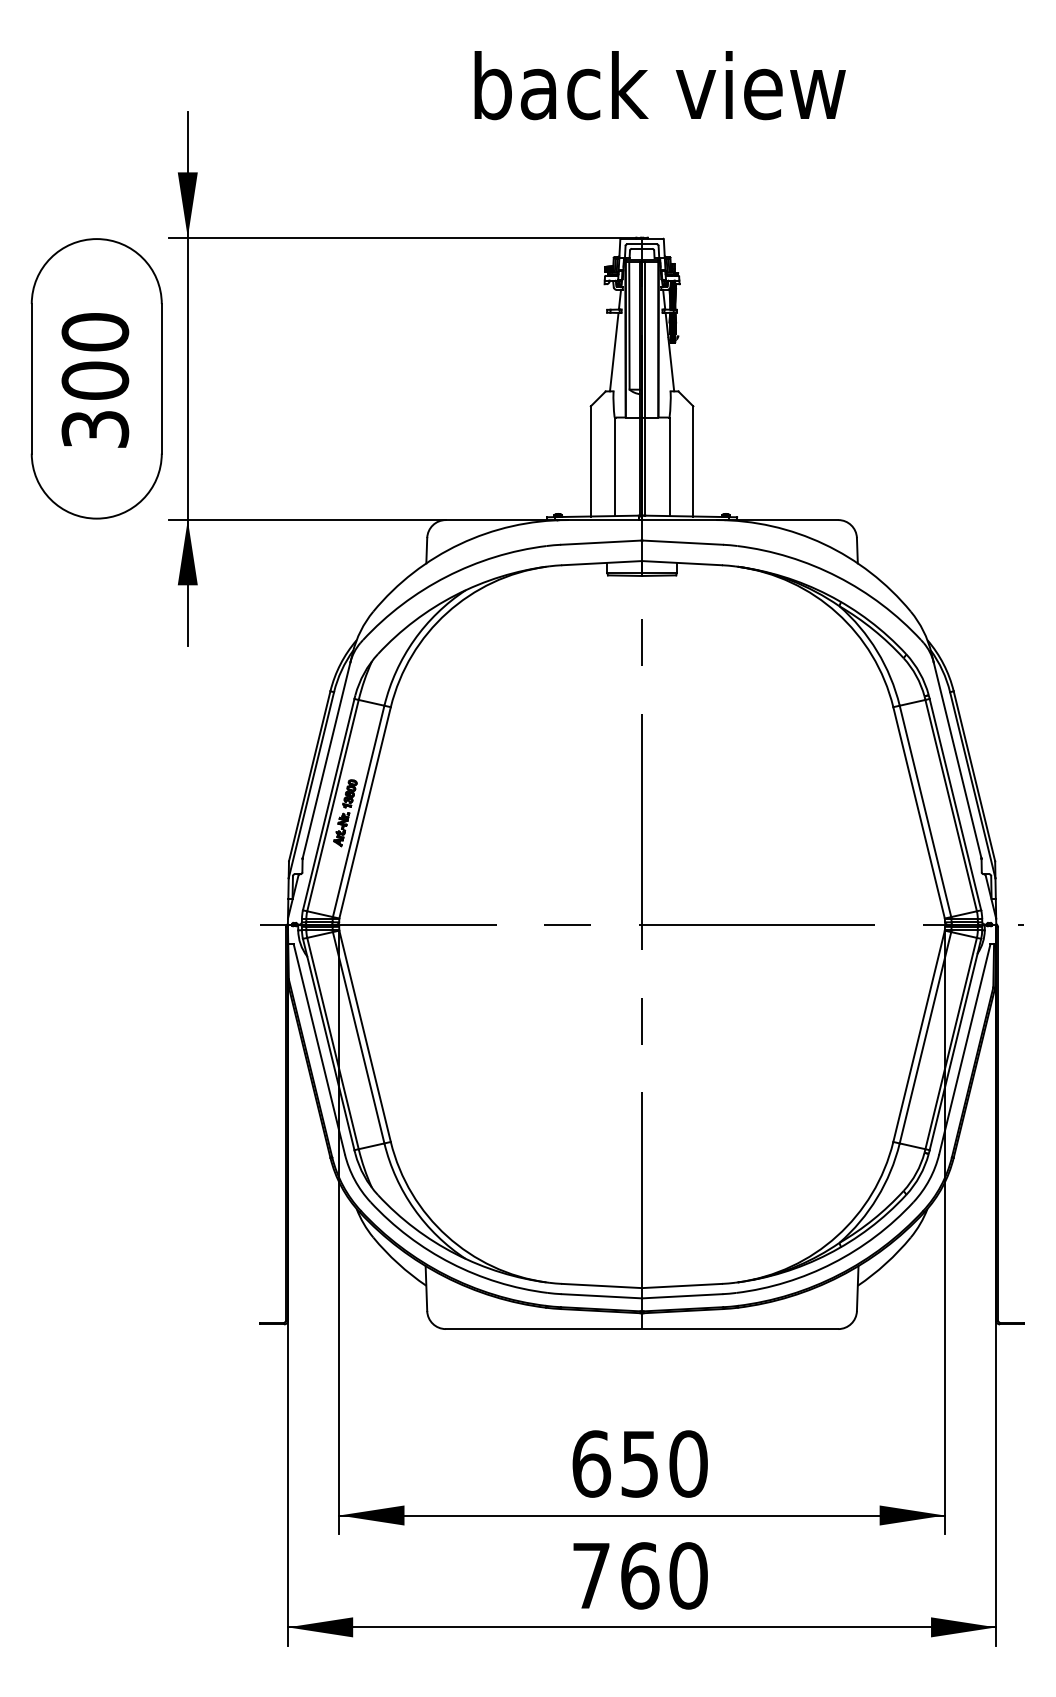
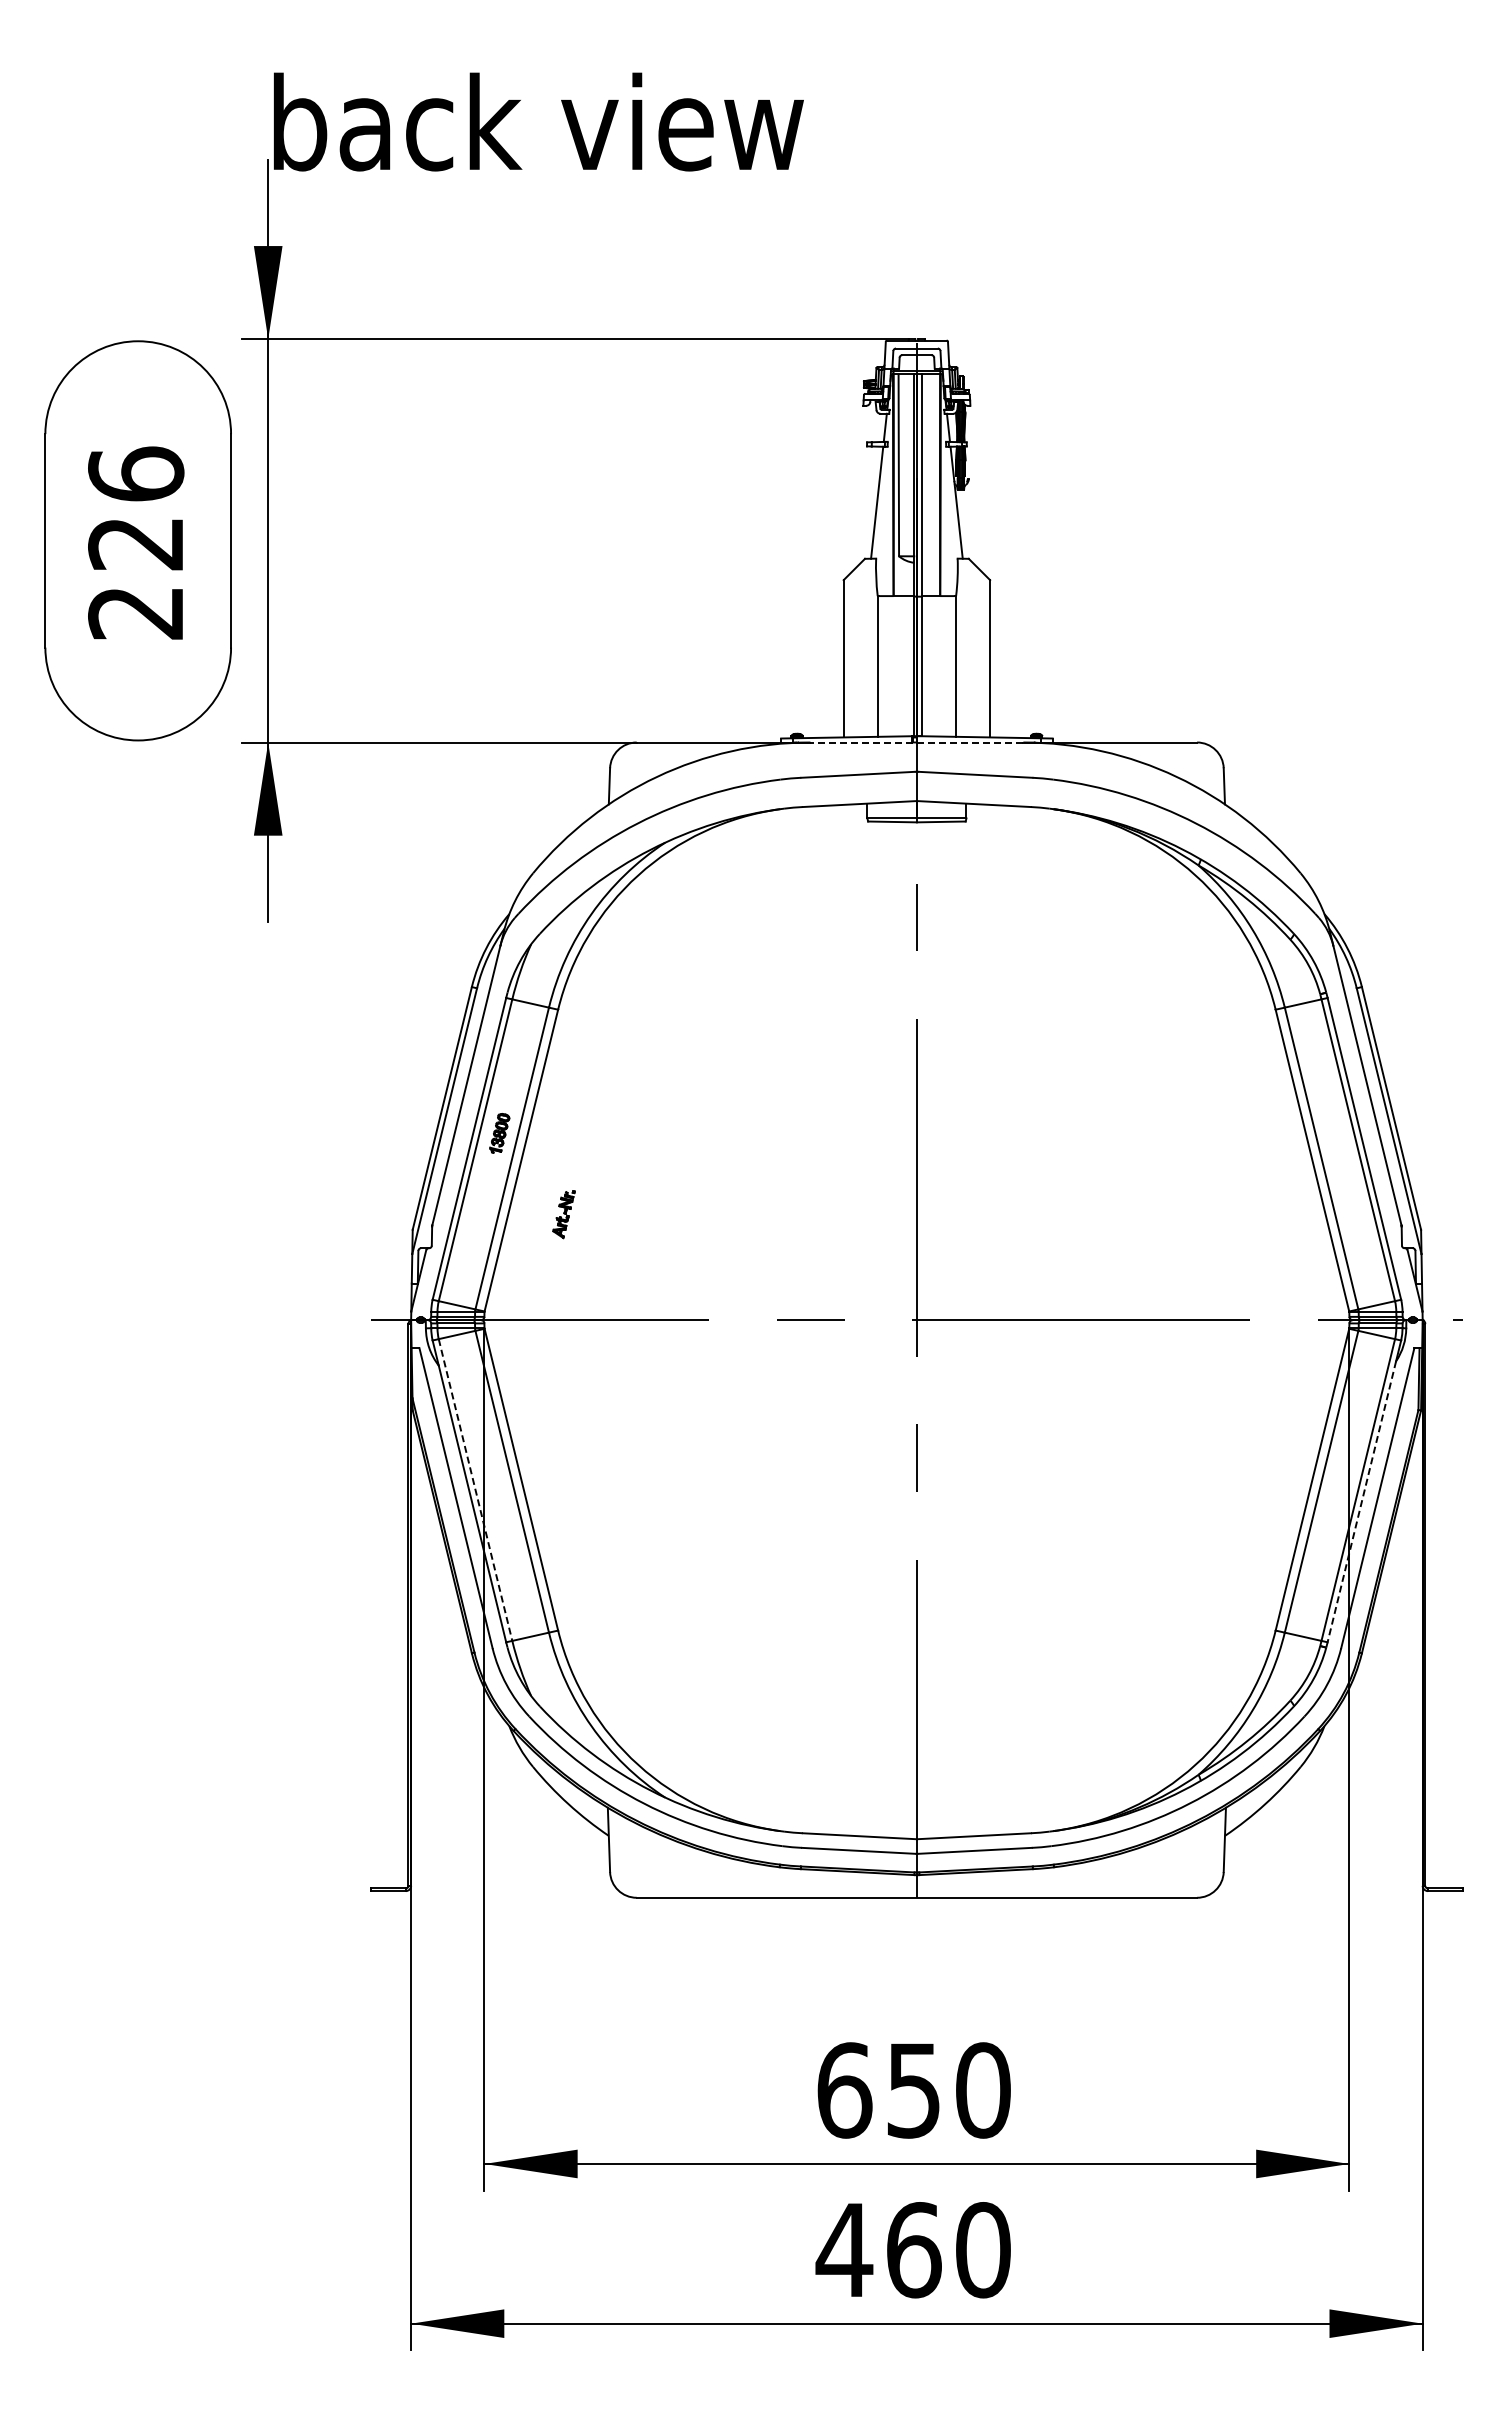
text: (660, 85) -> (538, 121), moved
text: (95, 379) -> (136, 542), 300 -> 226
line: (641, 520) -> (916, 742), solid -> dashed
part: (341, 829) -> (563, 1214), moved
line: (332, 1043) -> (475, 1490), solid -> dashed
line: (953, 1051) -> (1361, 1501), solid -> dashed
text: (591, 1575) -> (844, 2249), 760 -> 460

